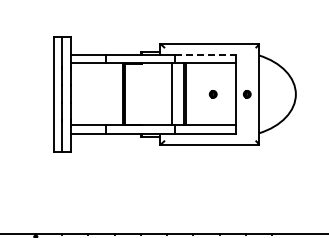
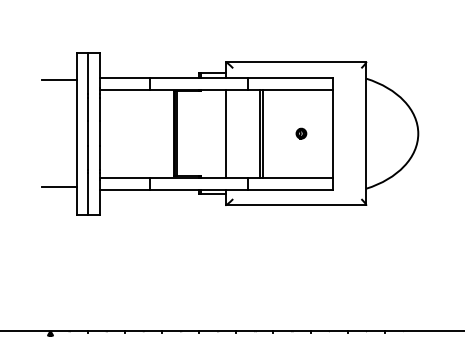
line: (206, 54) -> (291, 77), dashed -> solid
line: (41, 56) -> (58, 80), added
line: (171, 94) -> (225, 133), moved
part: (246, 94) -> (348, 133), removed
line: (41, 132) -> (58, 187), added

